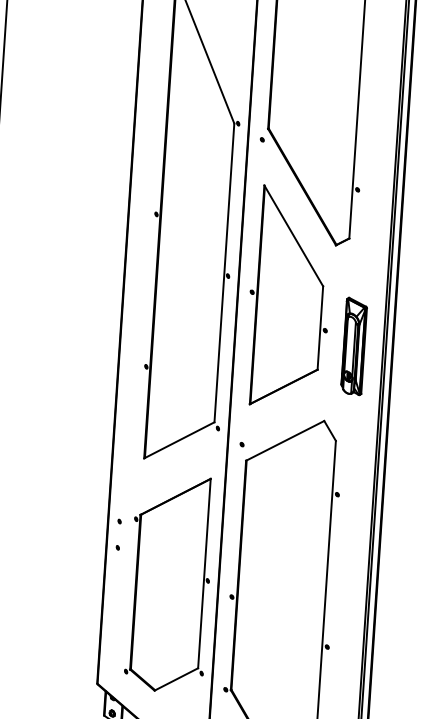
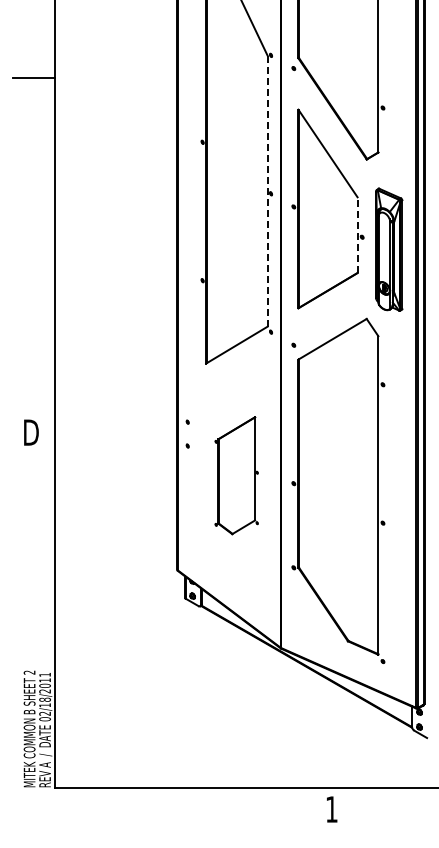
line: (224, 273) -> (267, 191), solid -> dashed
line: (320, 328) -> (357, 235), solid -> dashed
part: (353, 346) -> (388, 249), size x1.4
part: (169, 583) -> (236, 475), size x0.6

